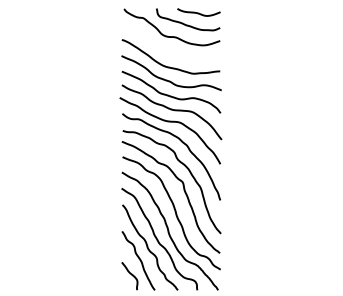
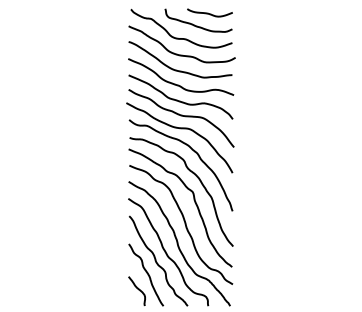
curve: (168, 50) -> (177, 53), added

